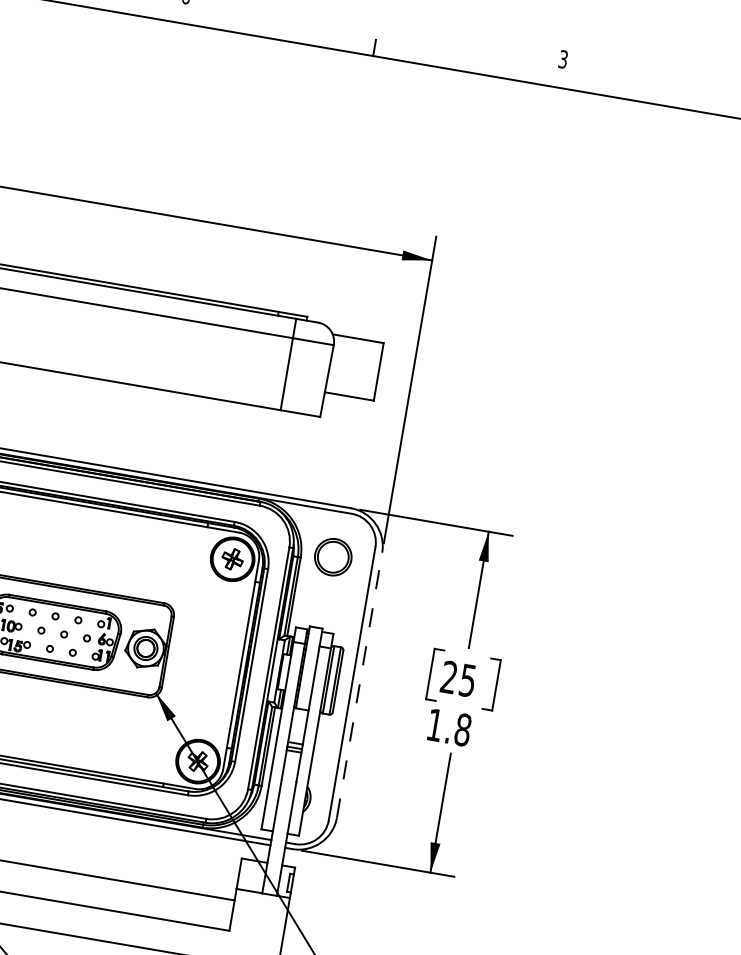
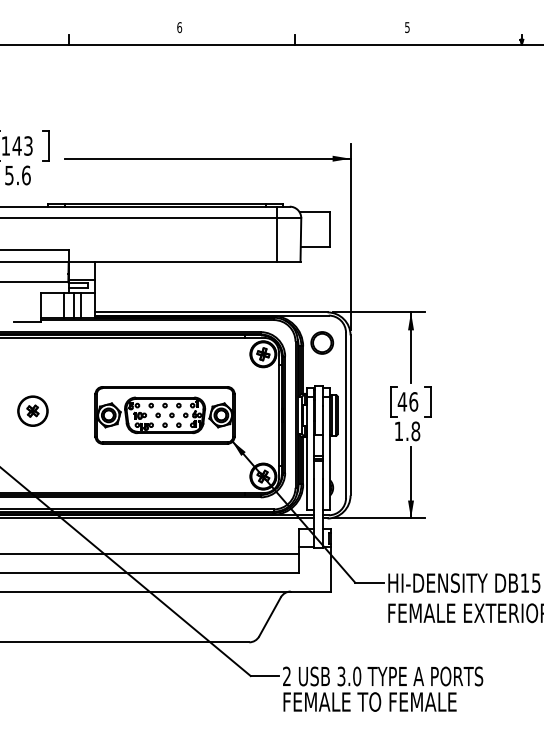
text: (563, 57) -> (407, 26), 3 -> 5
text: (457, 678) -> (407, 401), 25 -> 46
line: (359, 683) -> (350, 414), dashed -> solid

